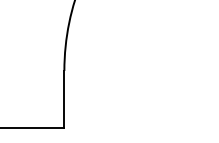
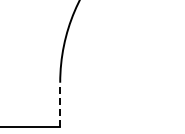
line: (64, 99) -> (60, 104), solid -> dashed

